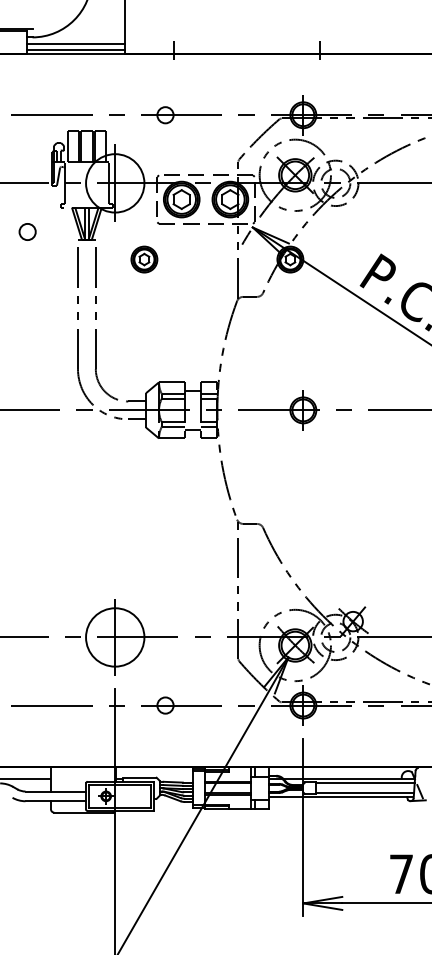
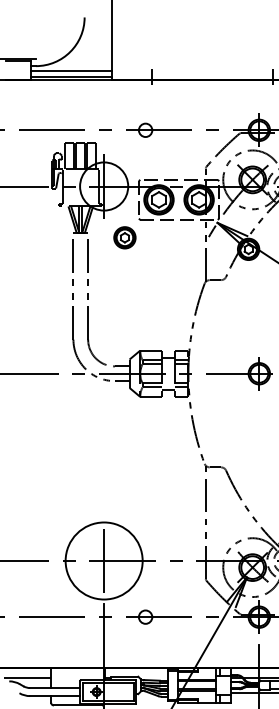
circle: (27, 231) -> (31, 226), removed
part: (144, 259) -> (124, 237), moved
circle: (115, 637) -> (104, 561), size x1.6

